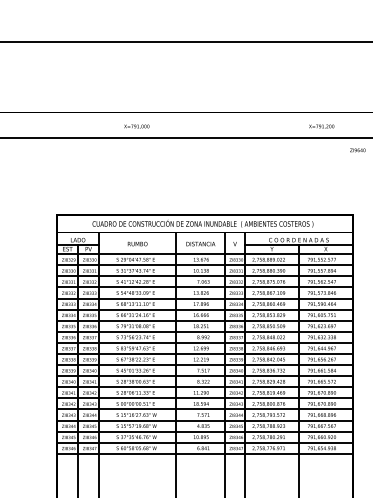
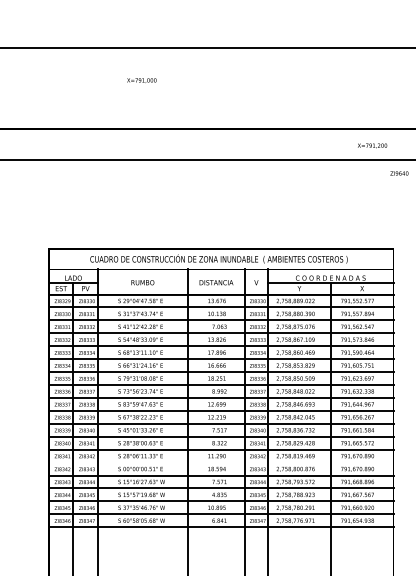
text: (136, 126) -> (141, 80), moved
text: (321, 126) -> (372, 145), moved
line: (204, 398) -> (220, 462), removed

